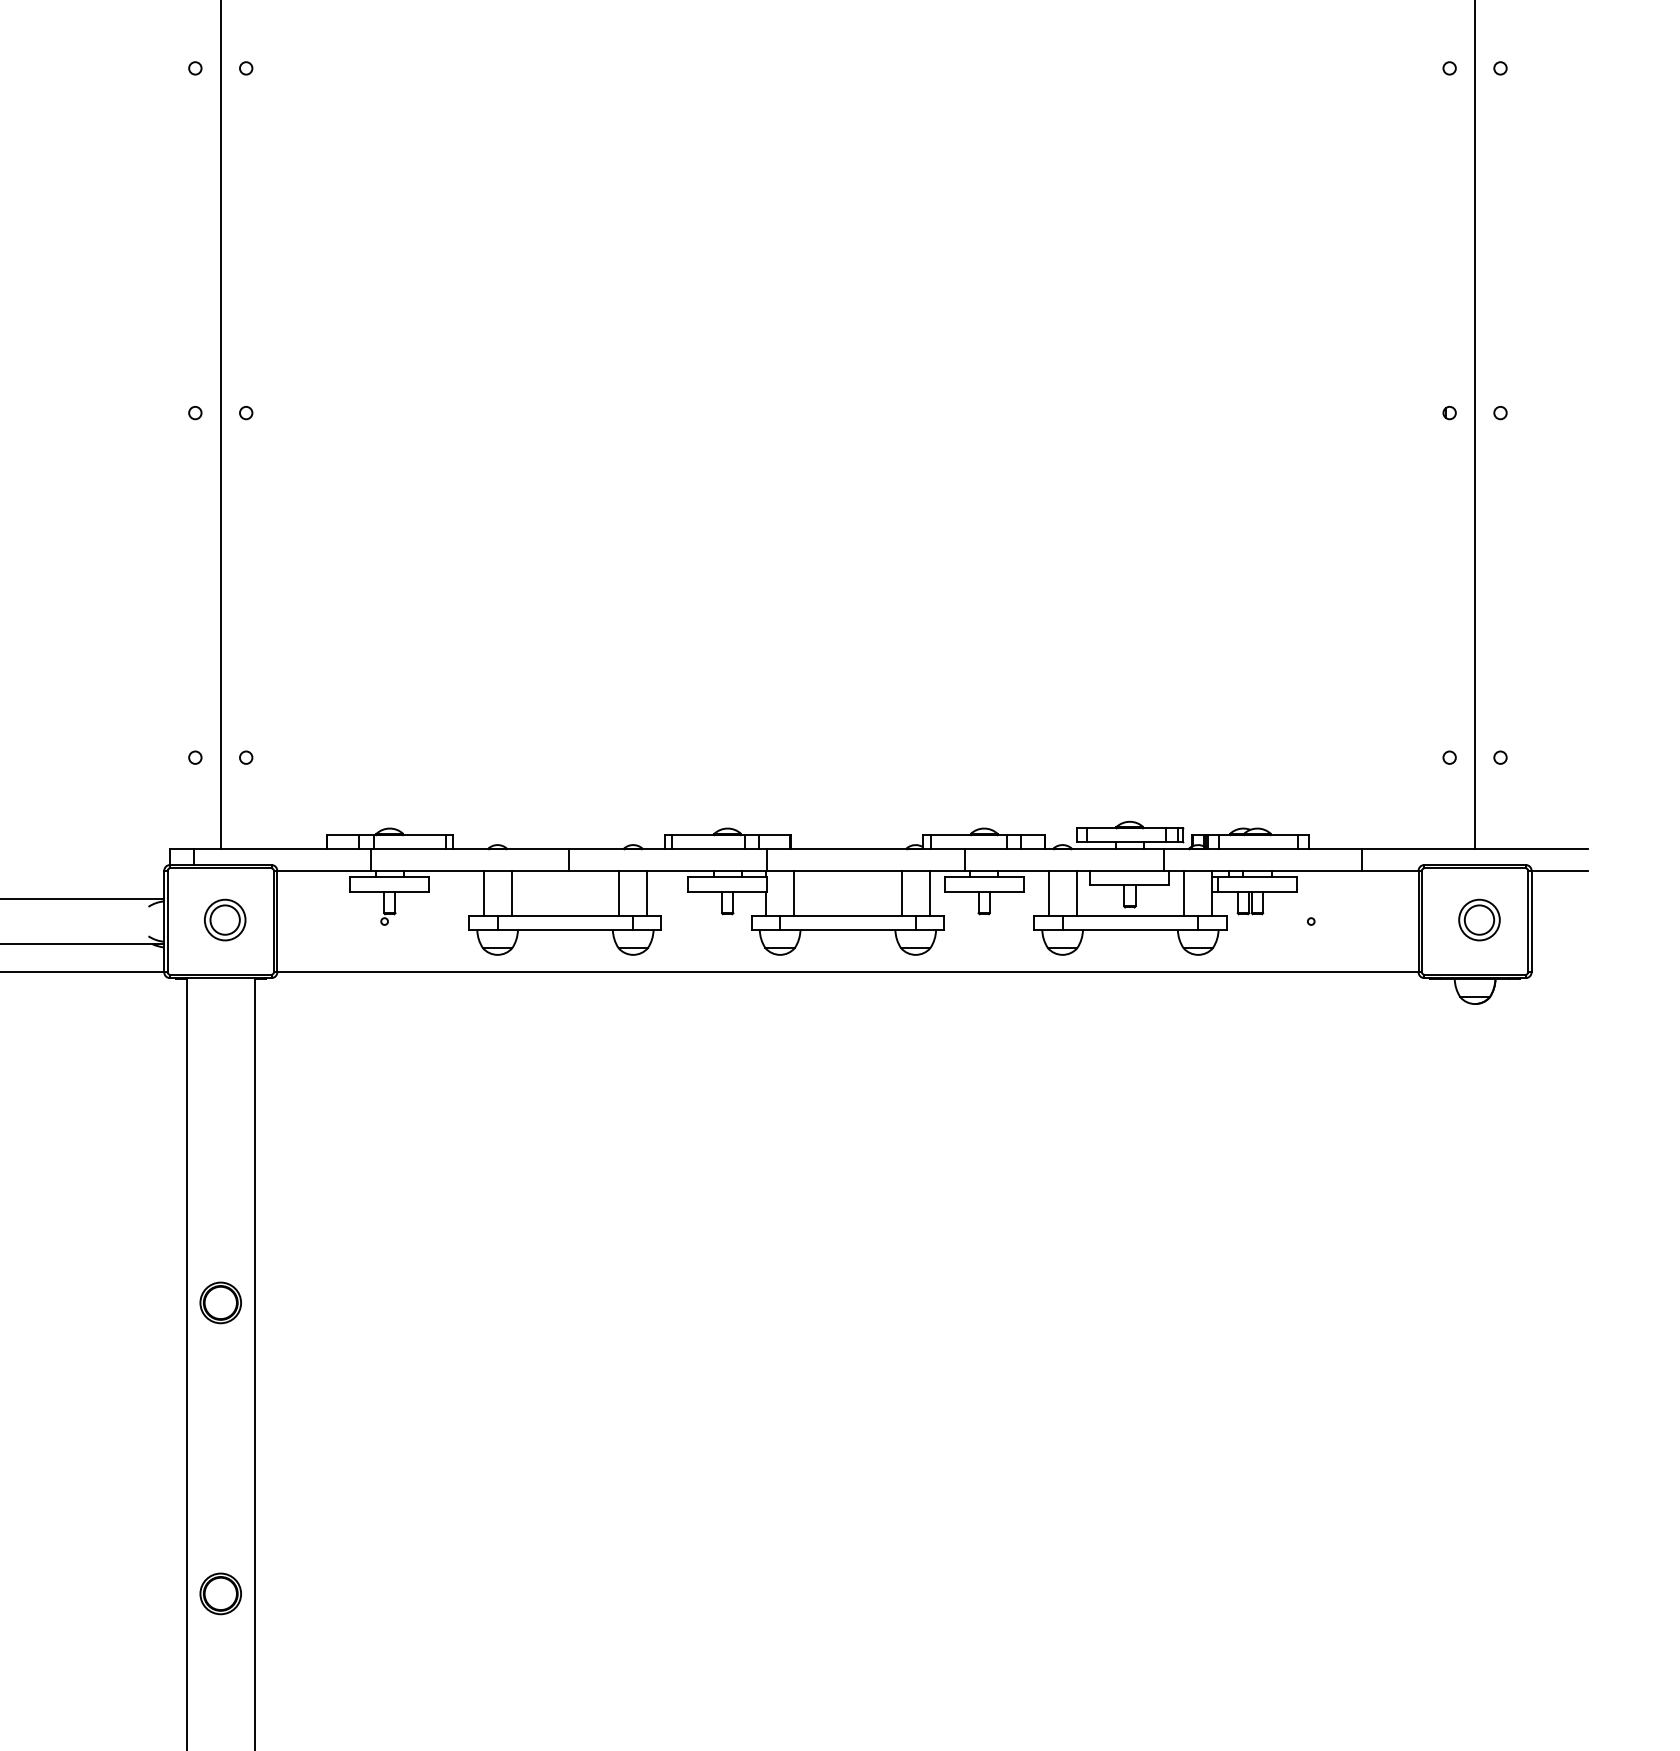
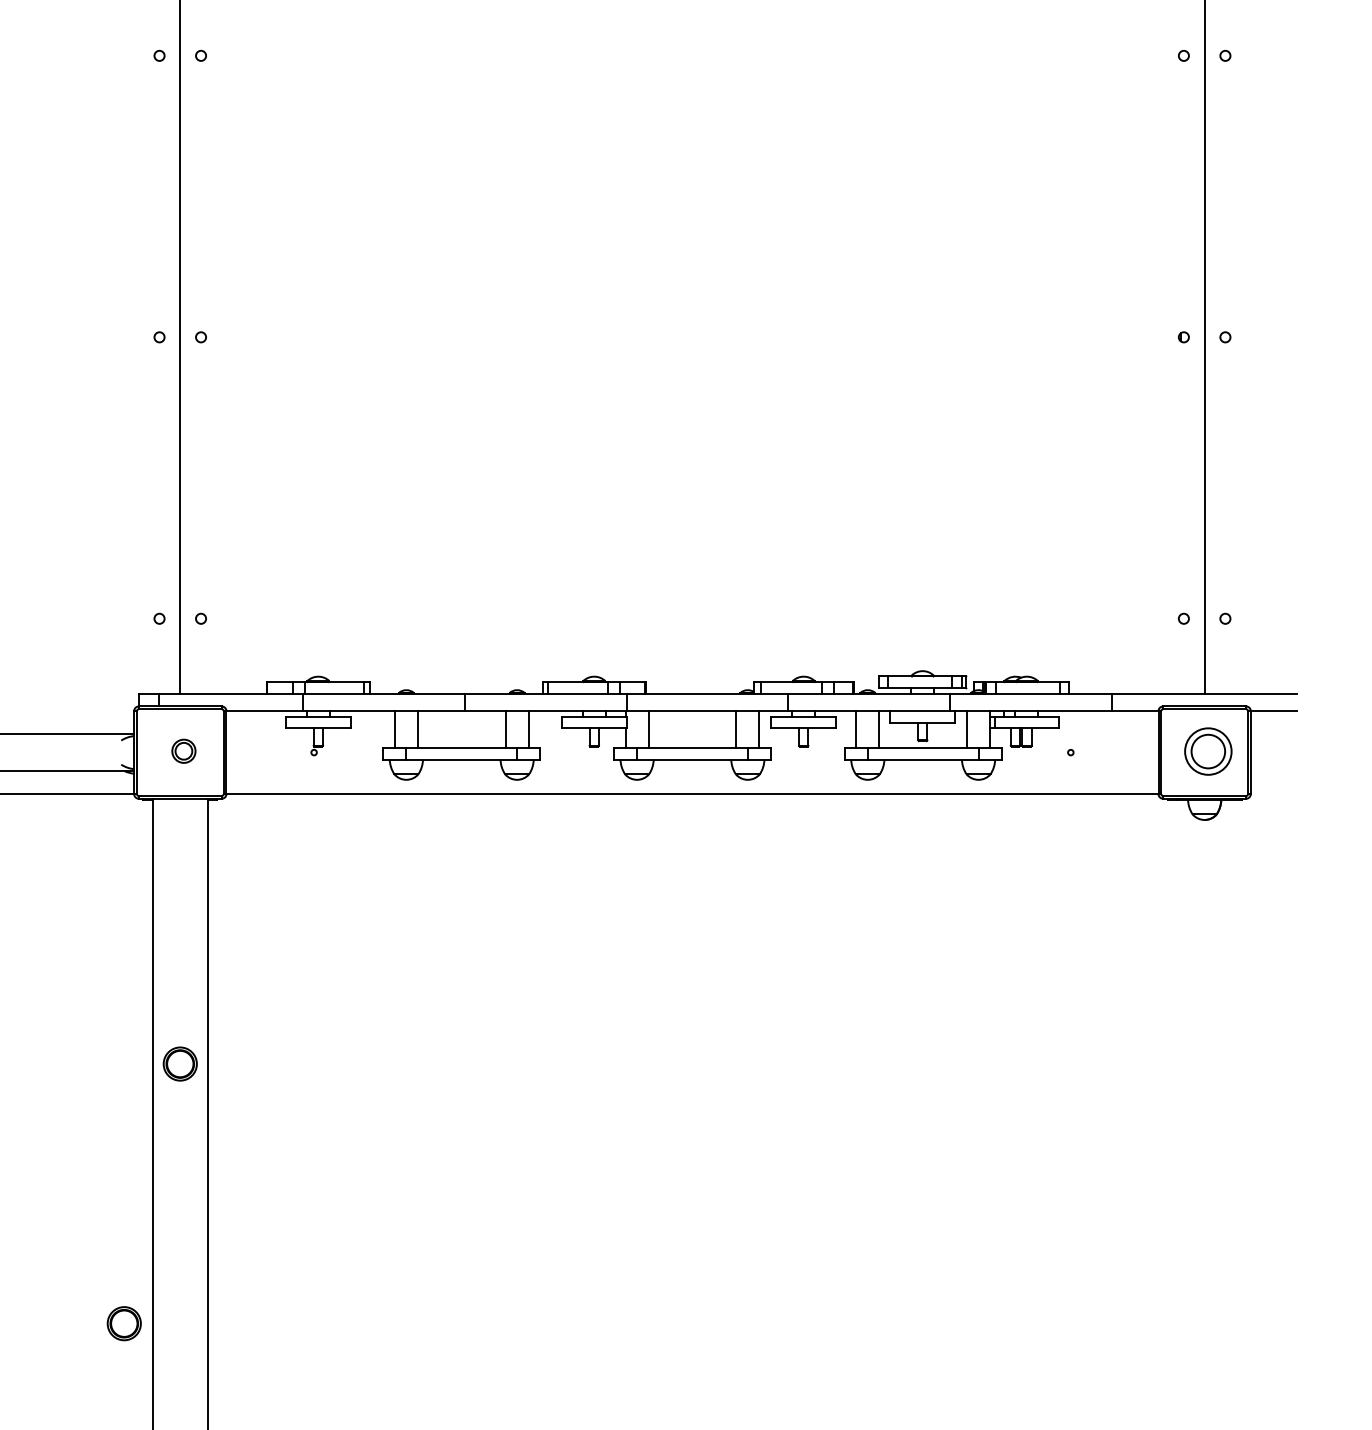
part: (224, 918) -> (183, 750), size x0.7
part: (1478, 918) -> (1207, 750), size x1.4
part: (219, 1593) -> (123, 1323), moved

